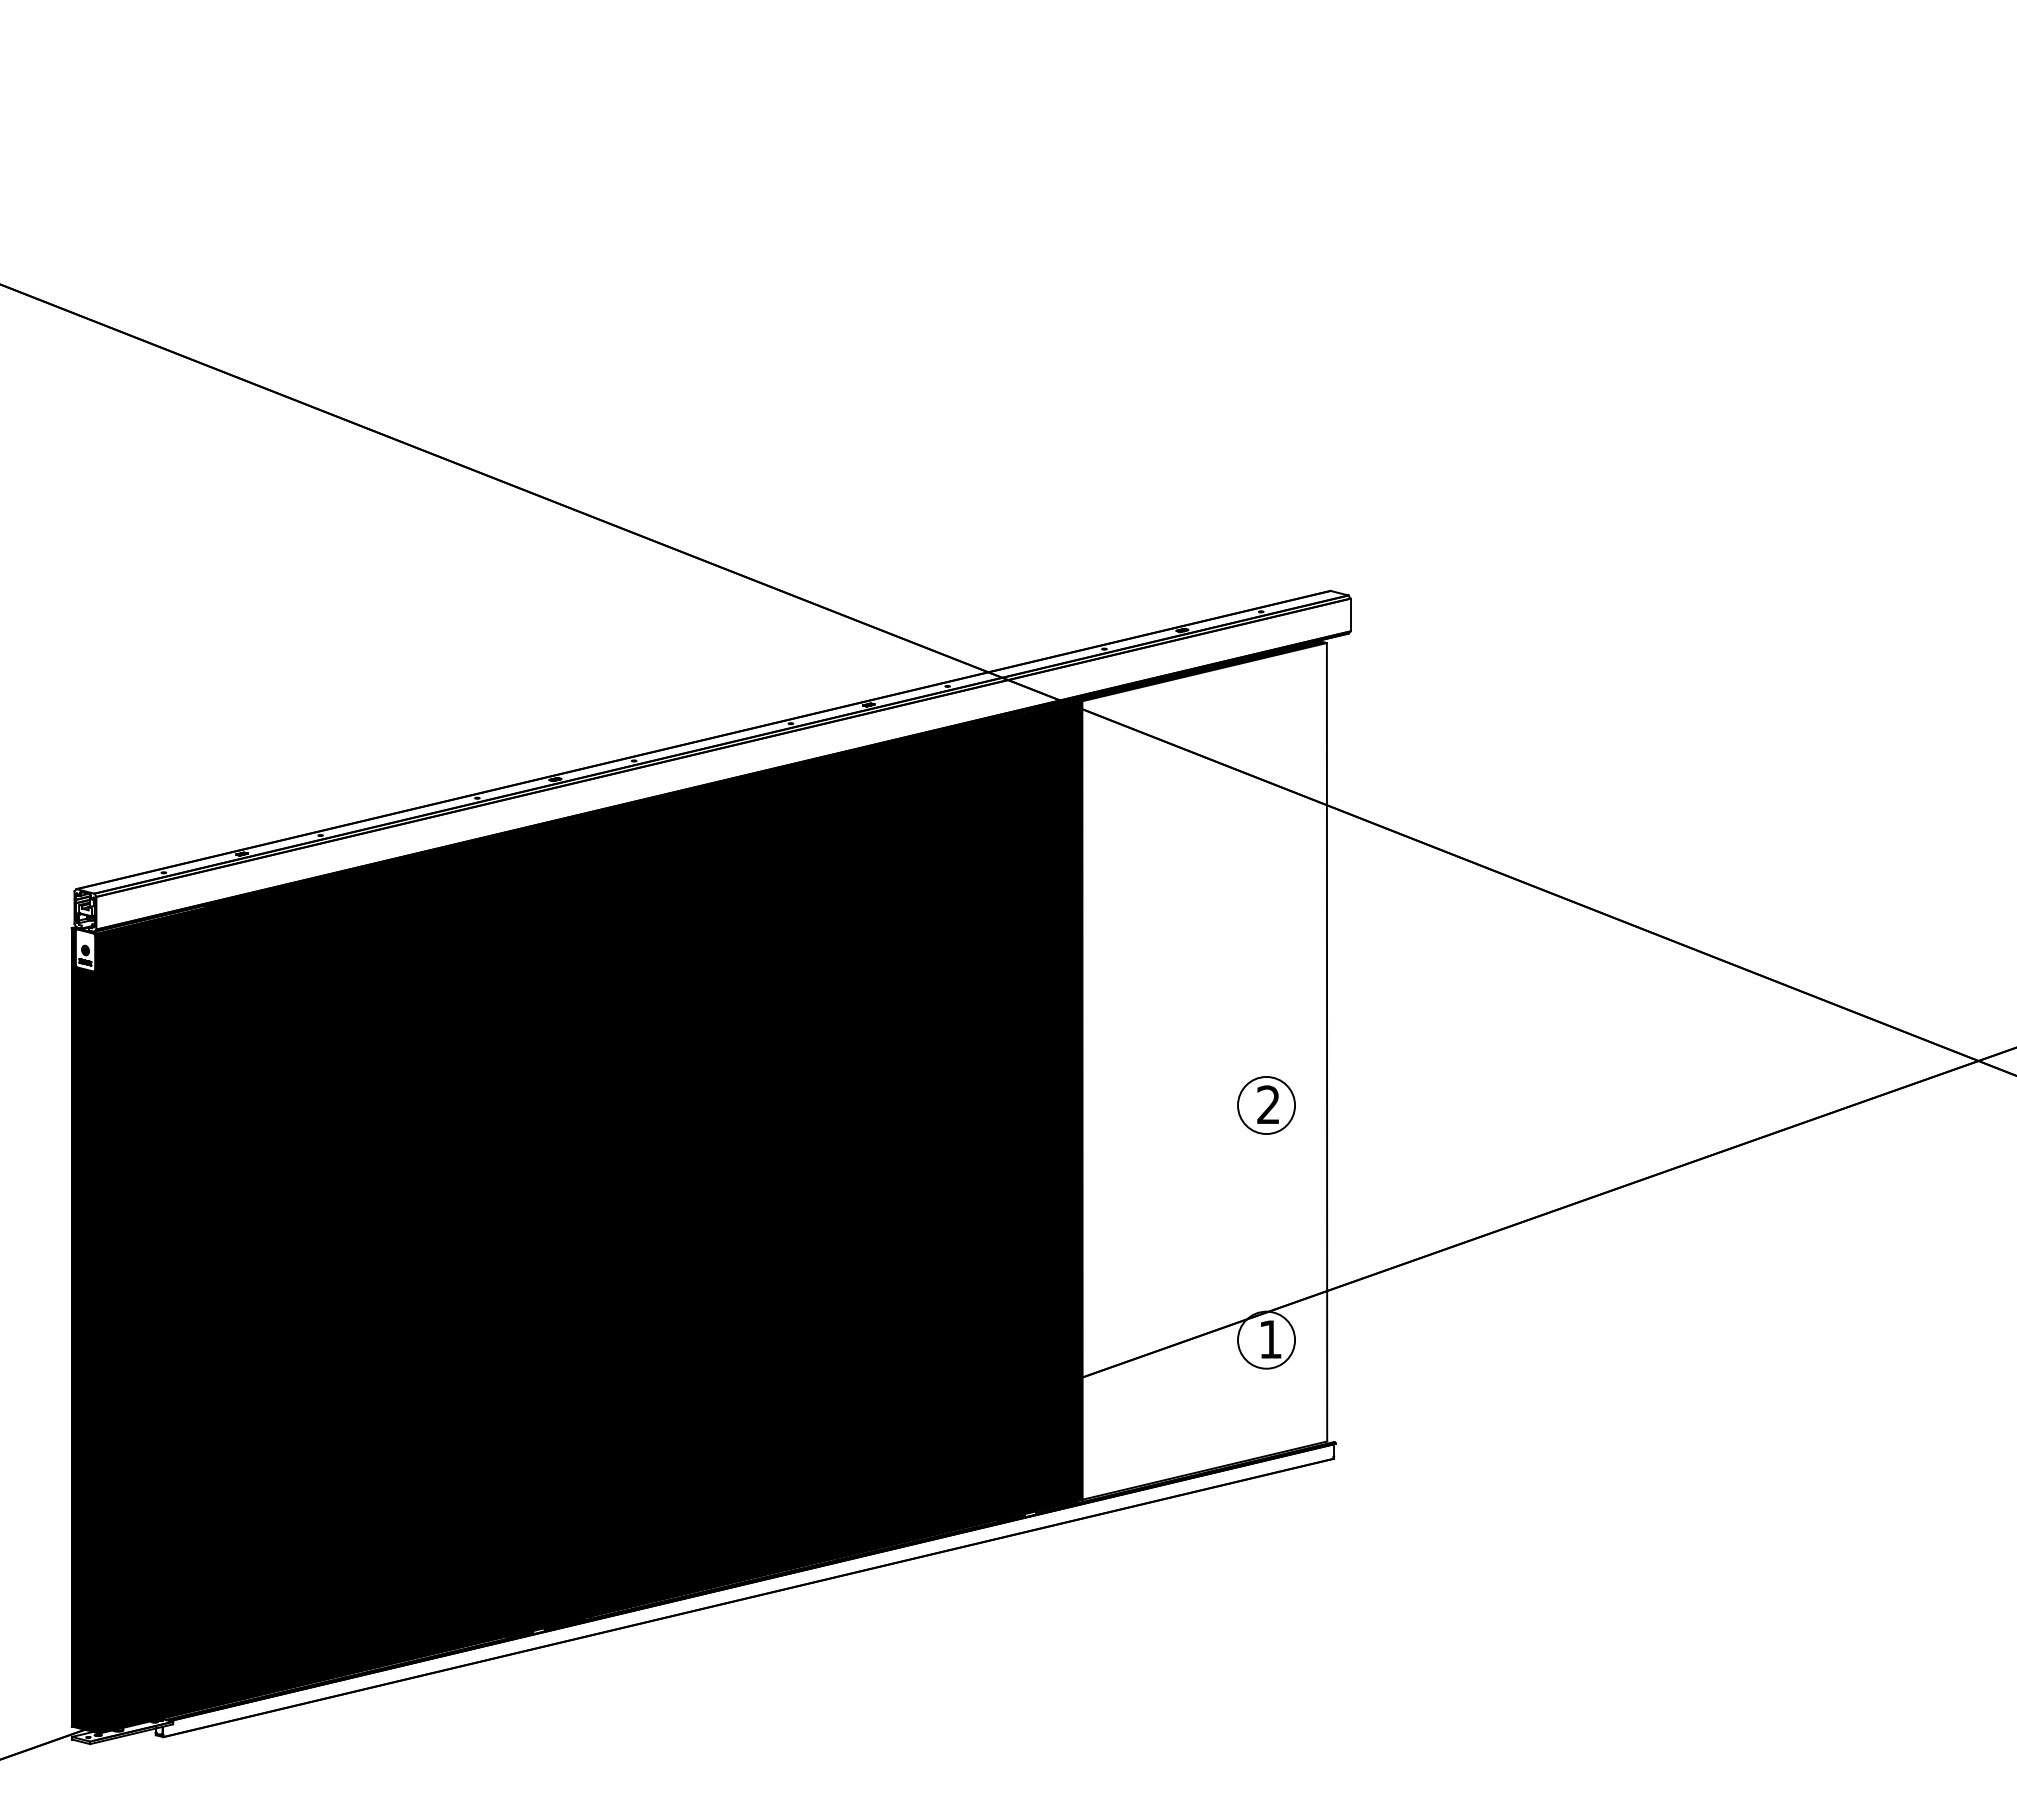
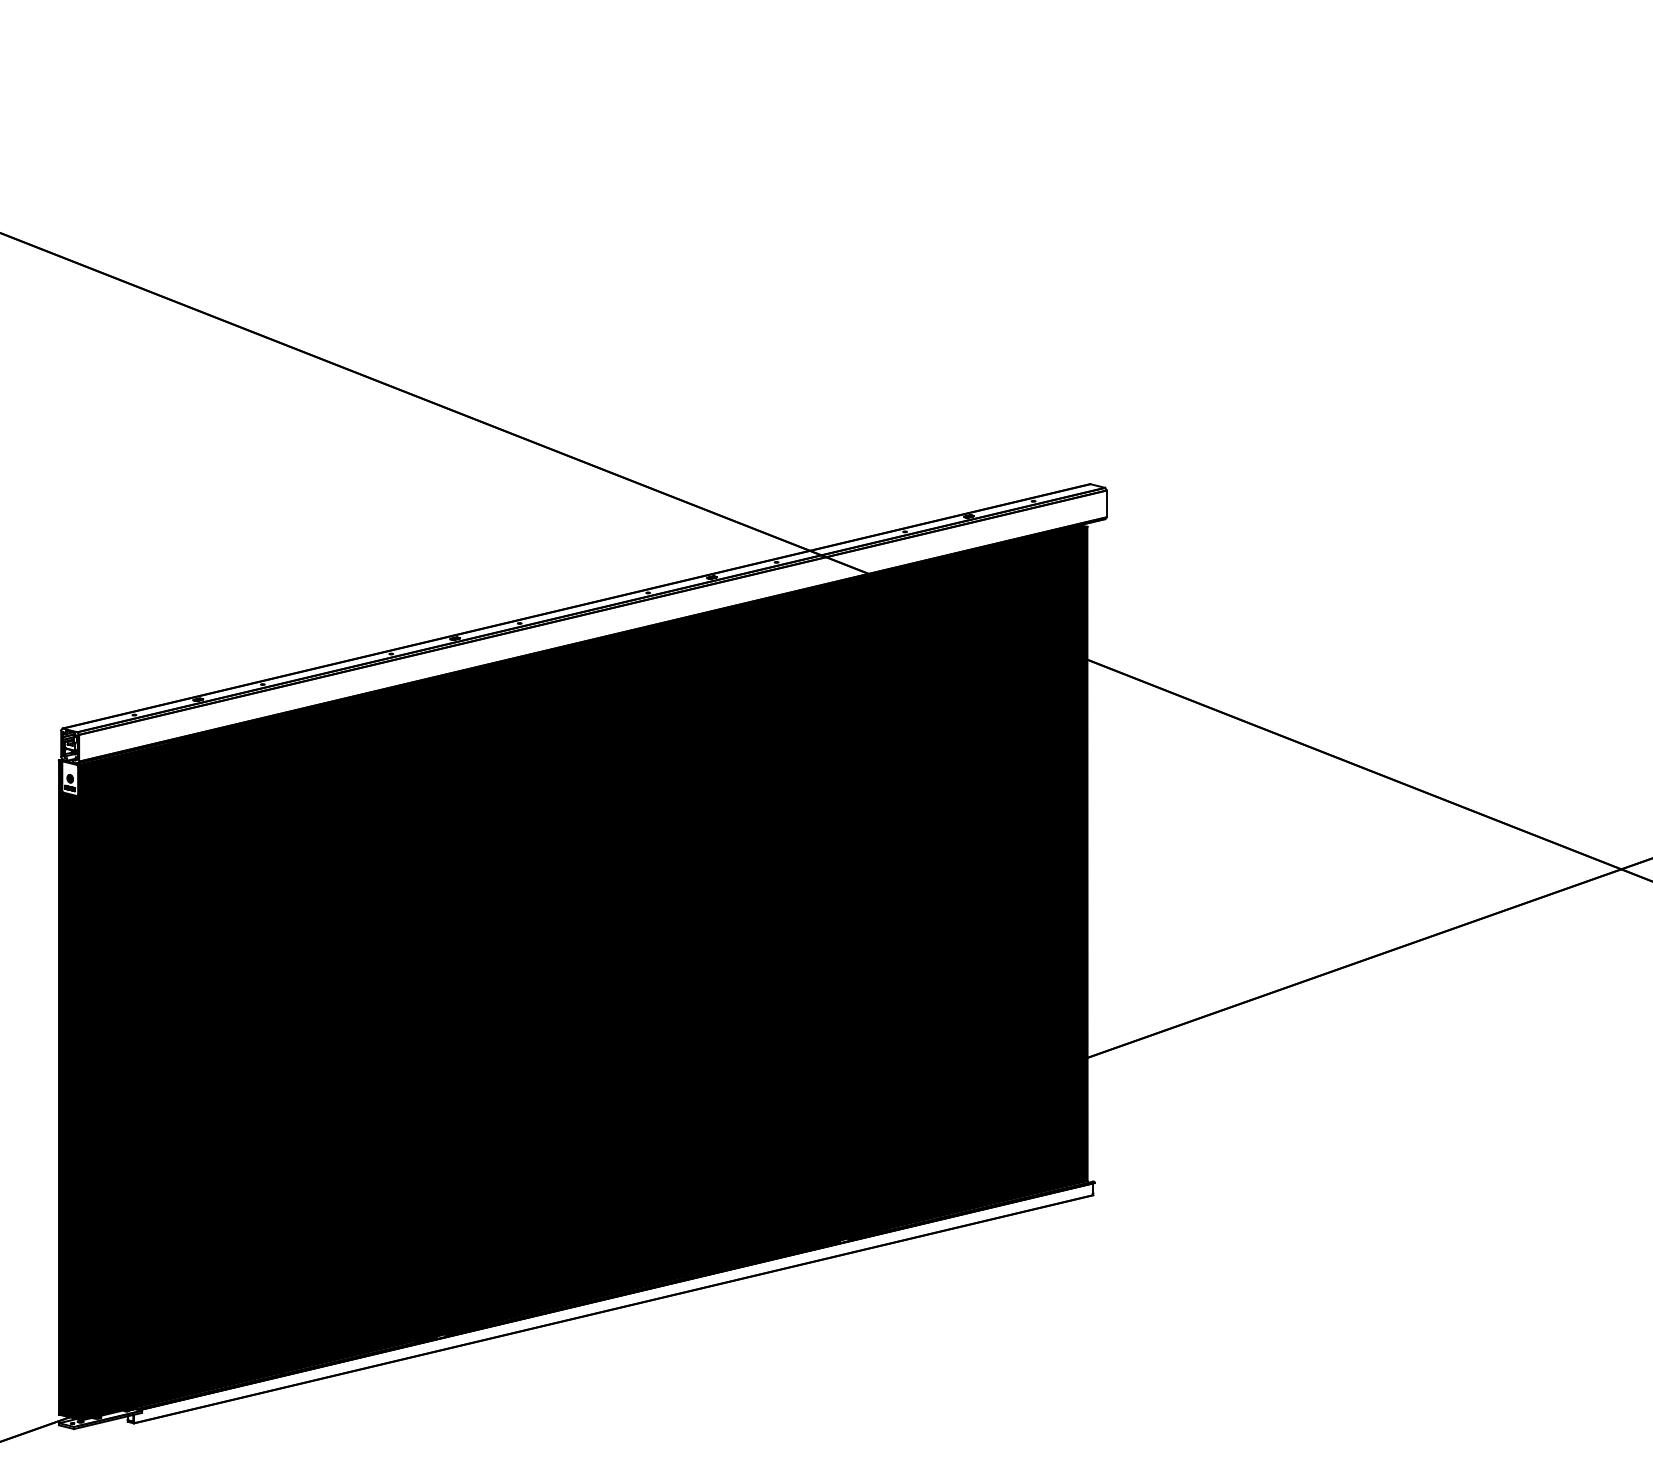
fill: (1204, 1071) -> (987, 877), added

